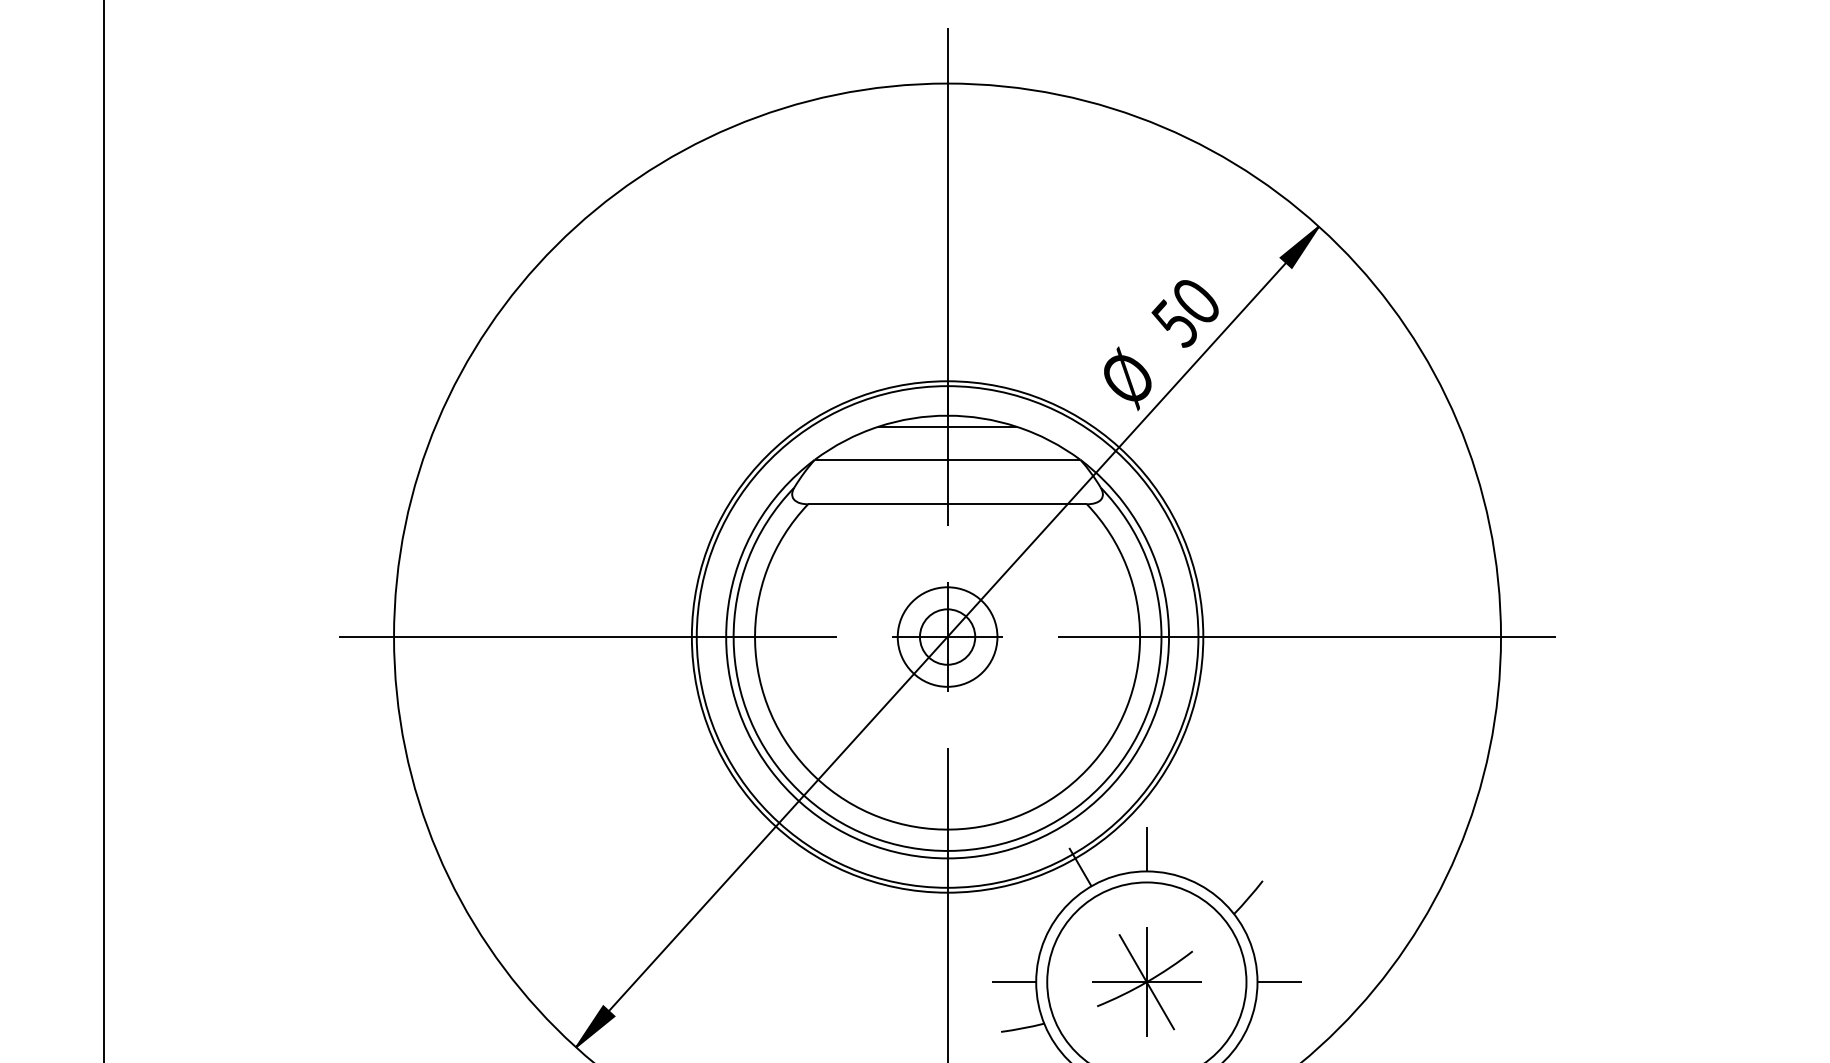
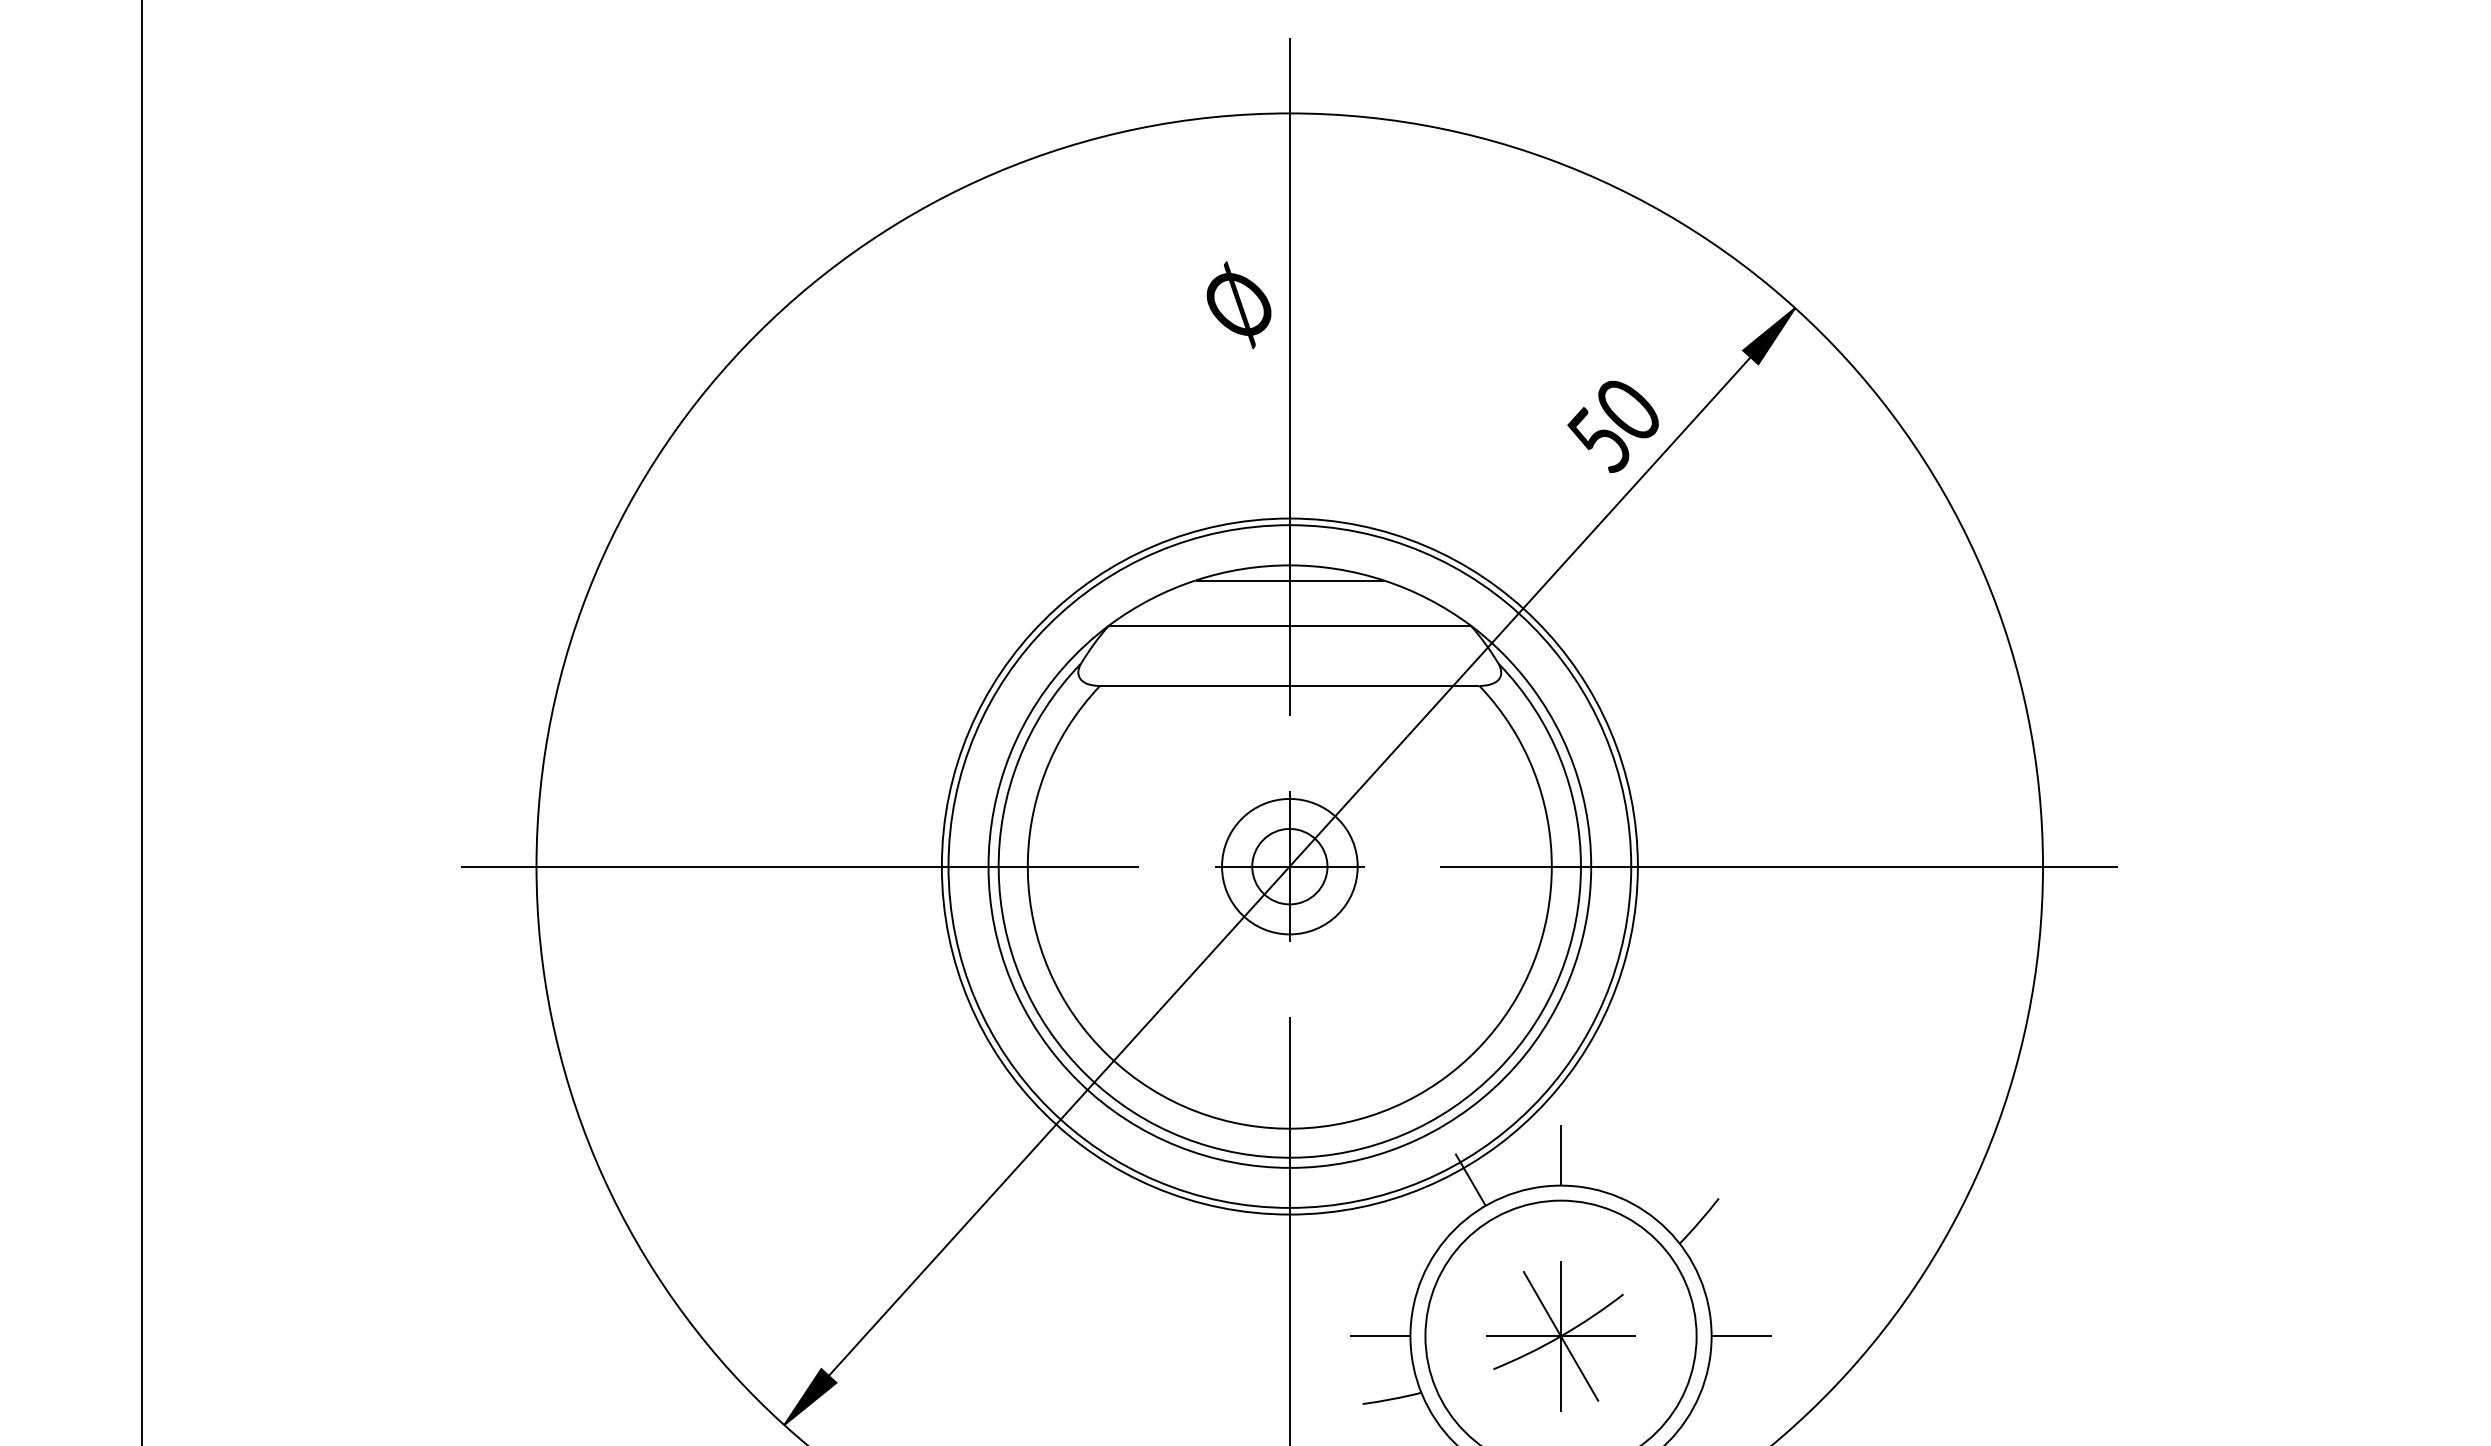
text: (1127, 379) -> (1238, 305), moved

